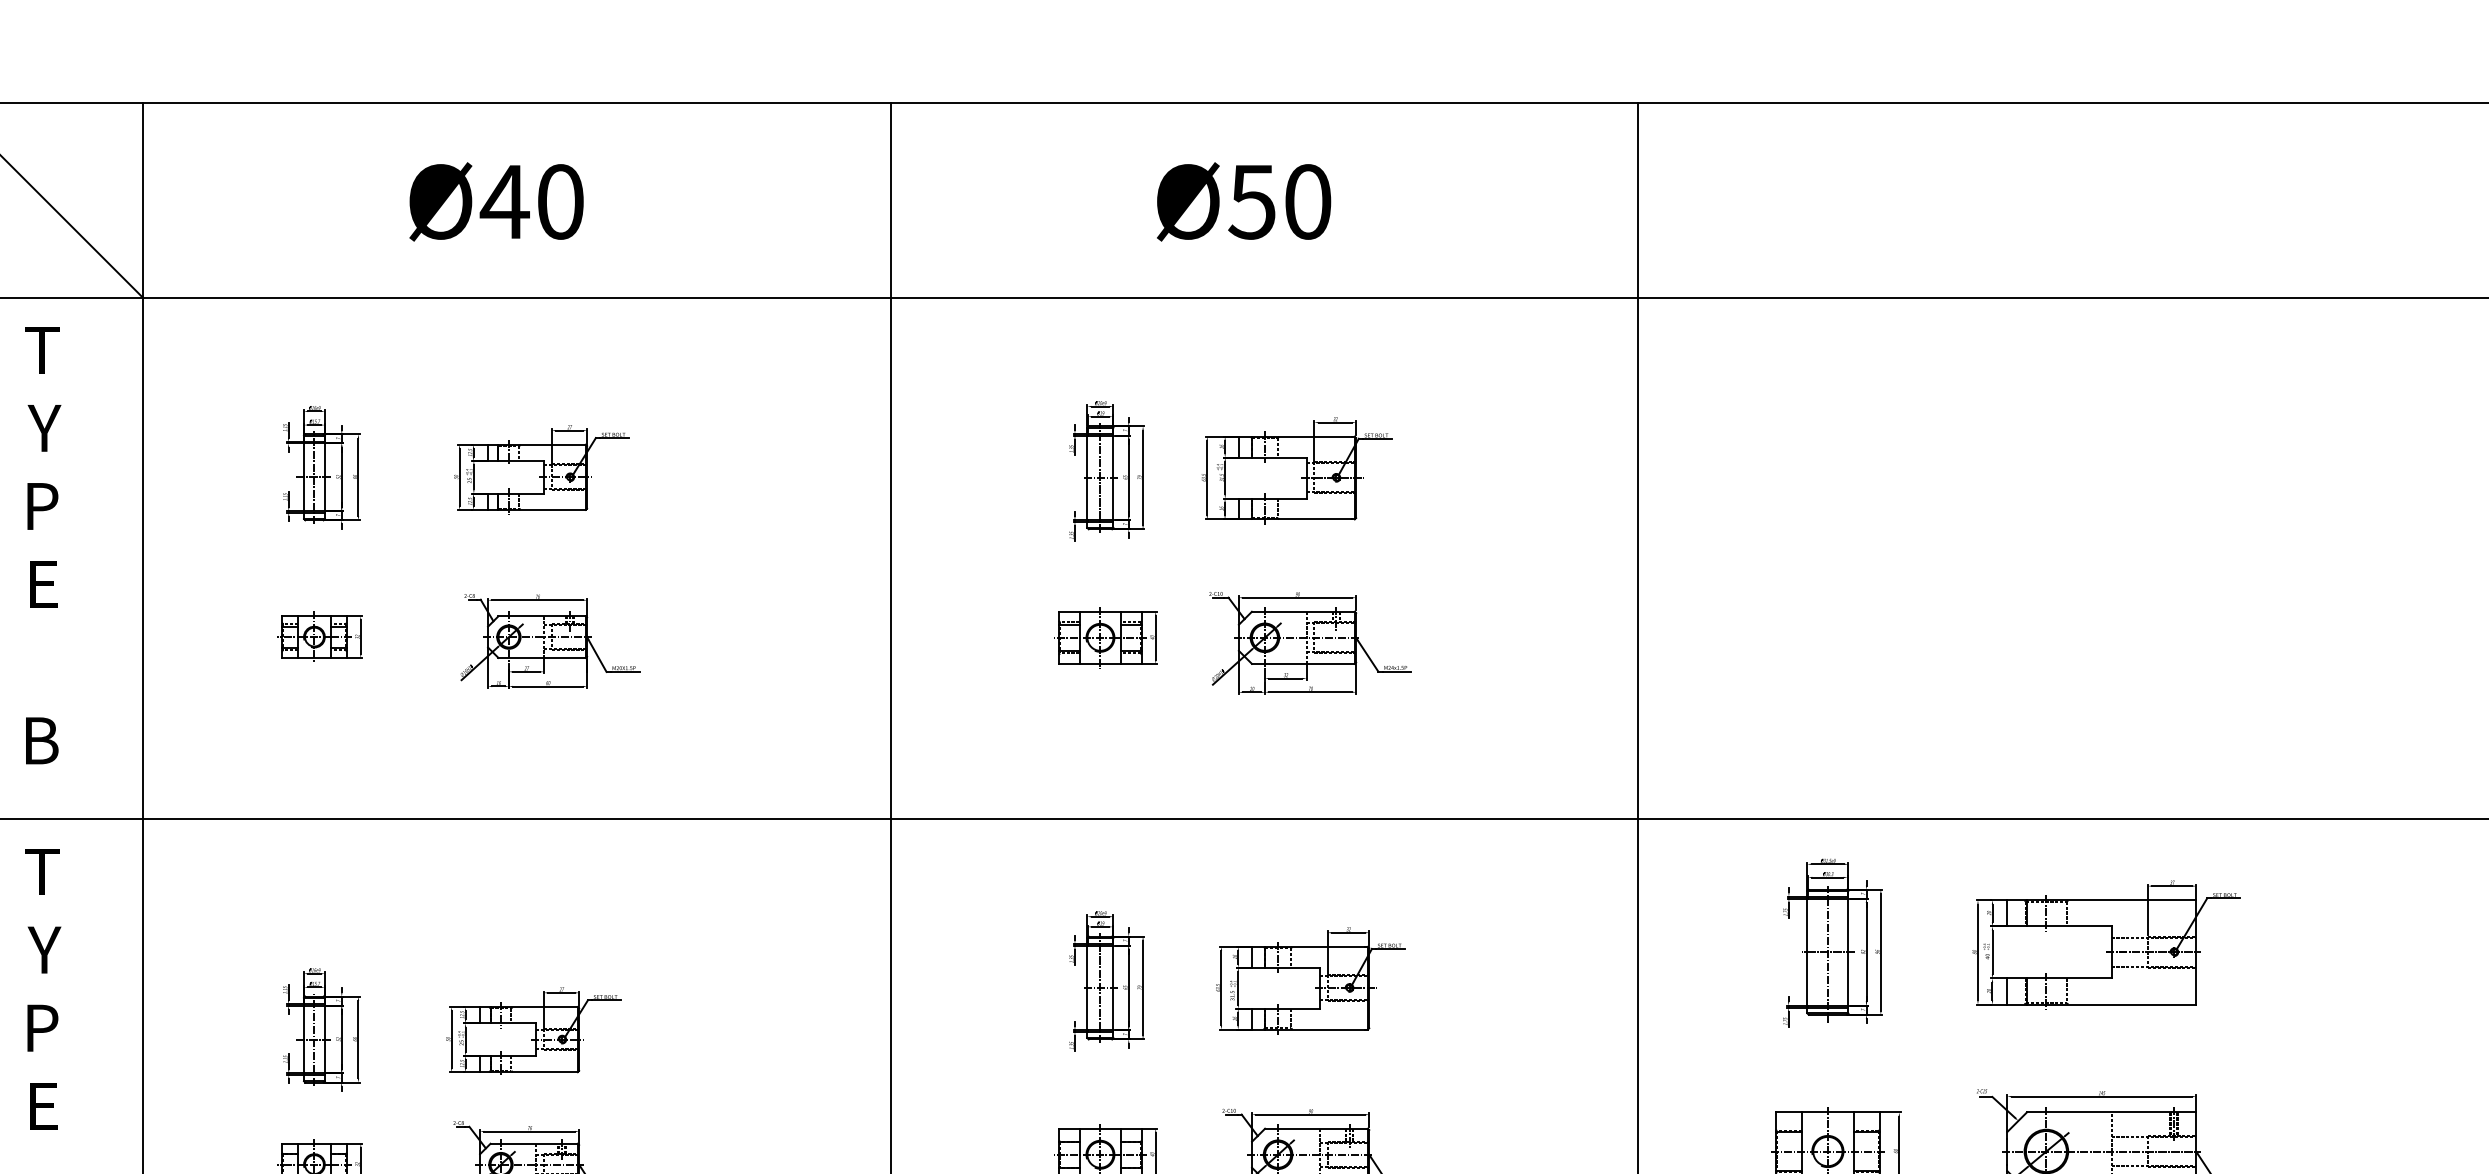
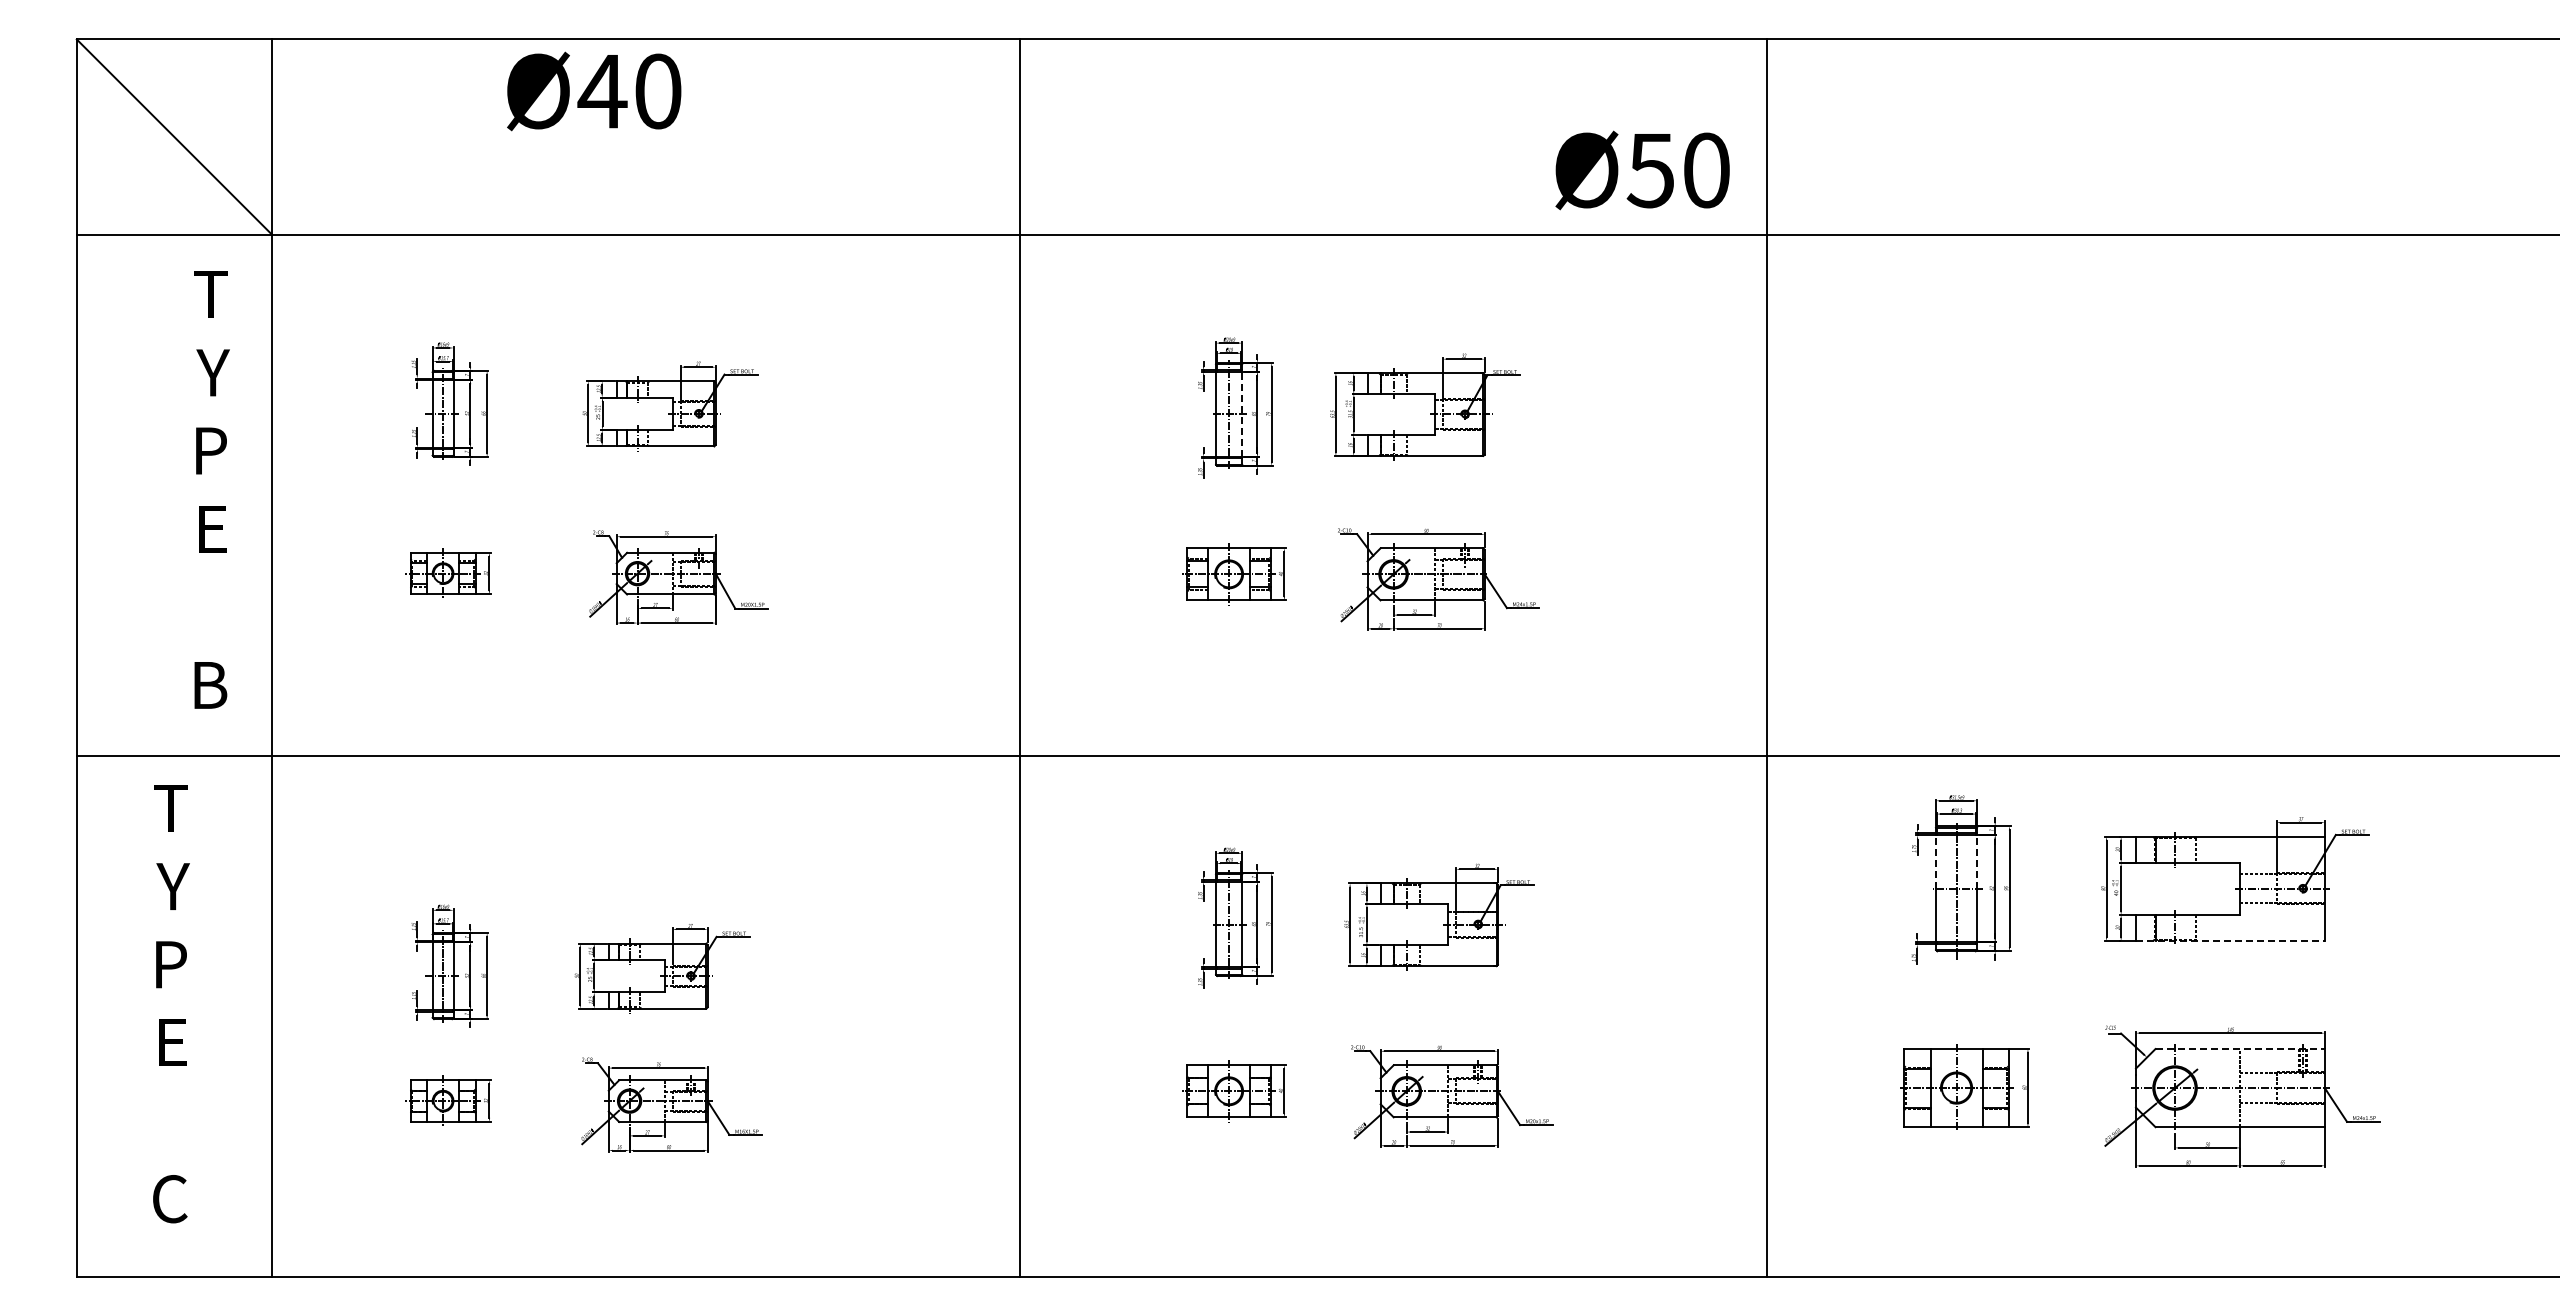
text: (496, 201) -> (594, 91), moved
text: (1243, 201) -> (1642, 170), moved
line: (1113, 476) -> (1242, 413), solid -> dashed
text: (42, 544) -> (211, 489), moved
line: (1807, 925) -> (1936, 862), solid -> dashed
line: (1848, 925) -> (1977, 862), solid -> dashed
line: (2101, 1004) -> (2230, 941), solid -> dashed
line: (2111, 1112) -> (2240, 1049), solid -> dashed

